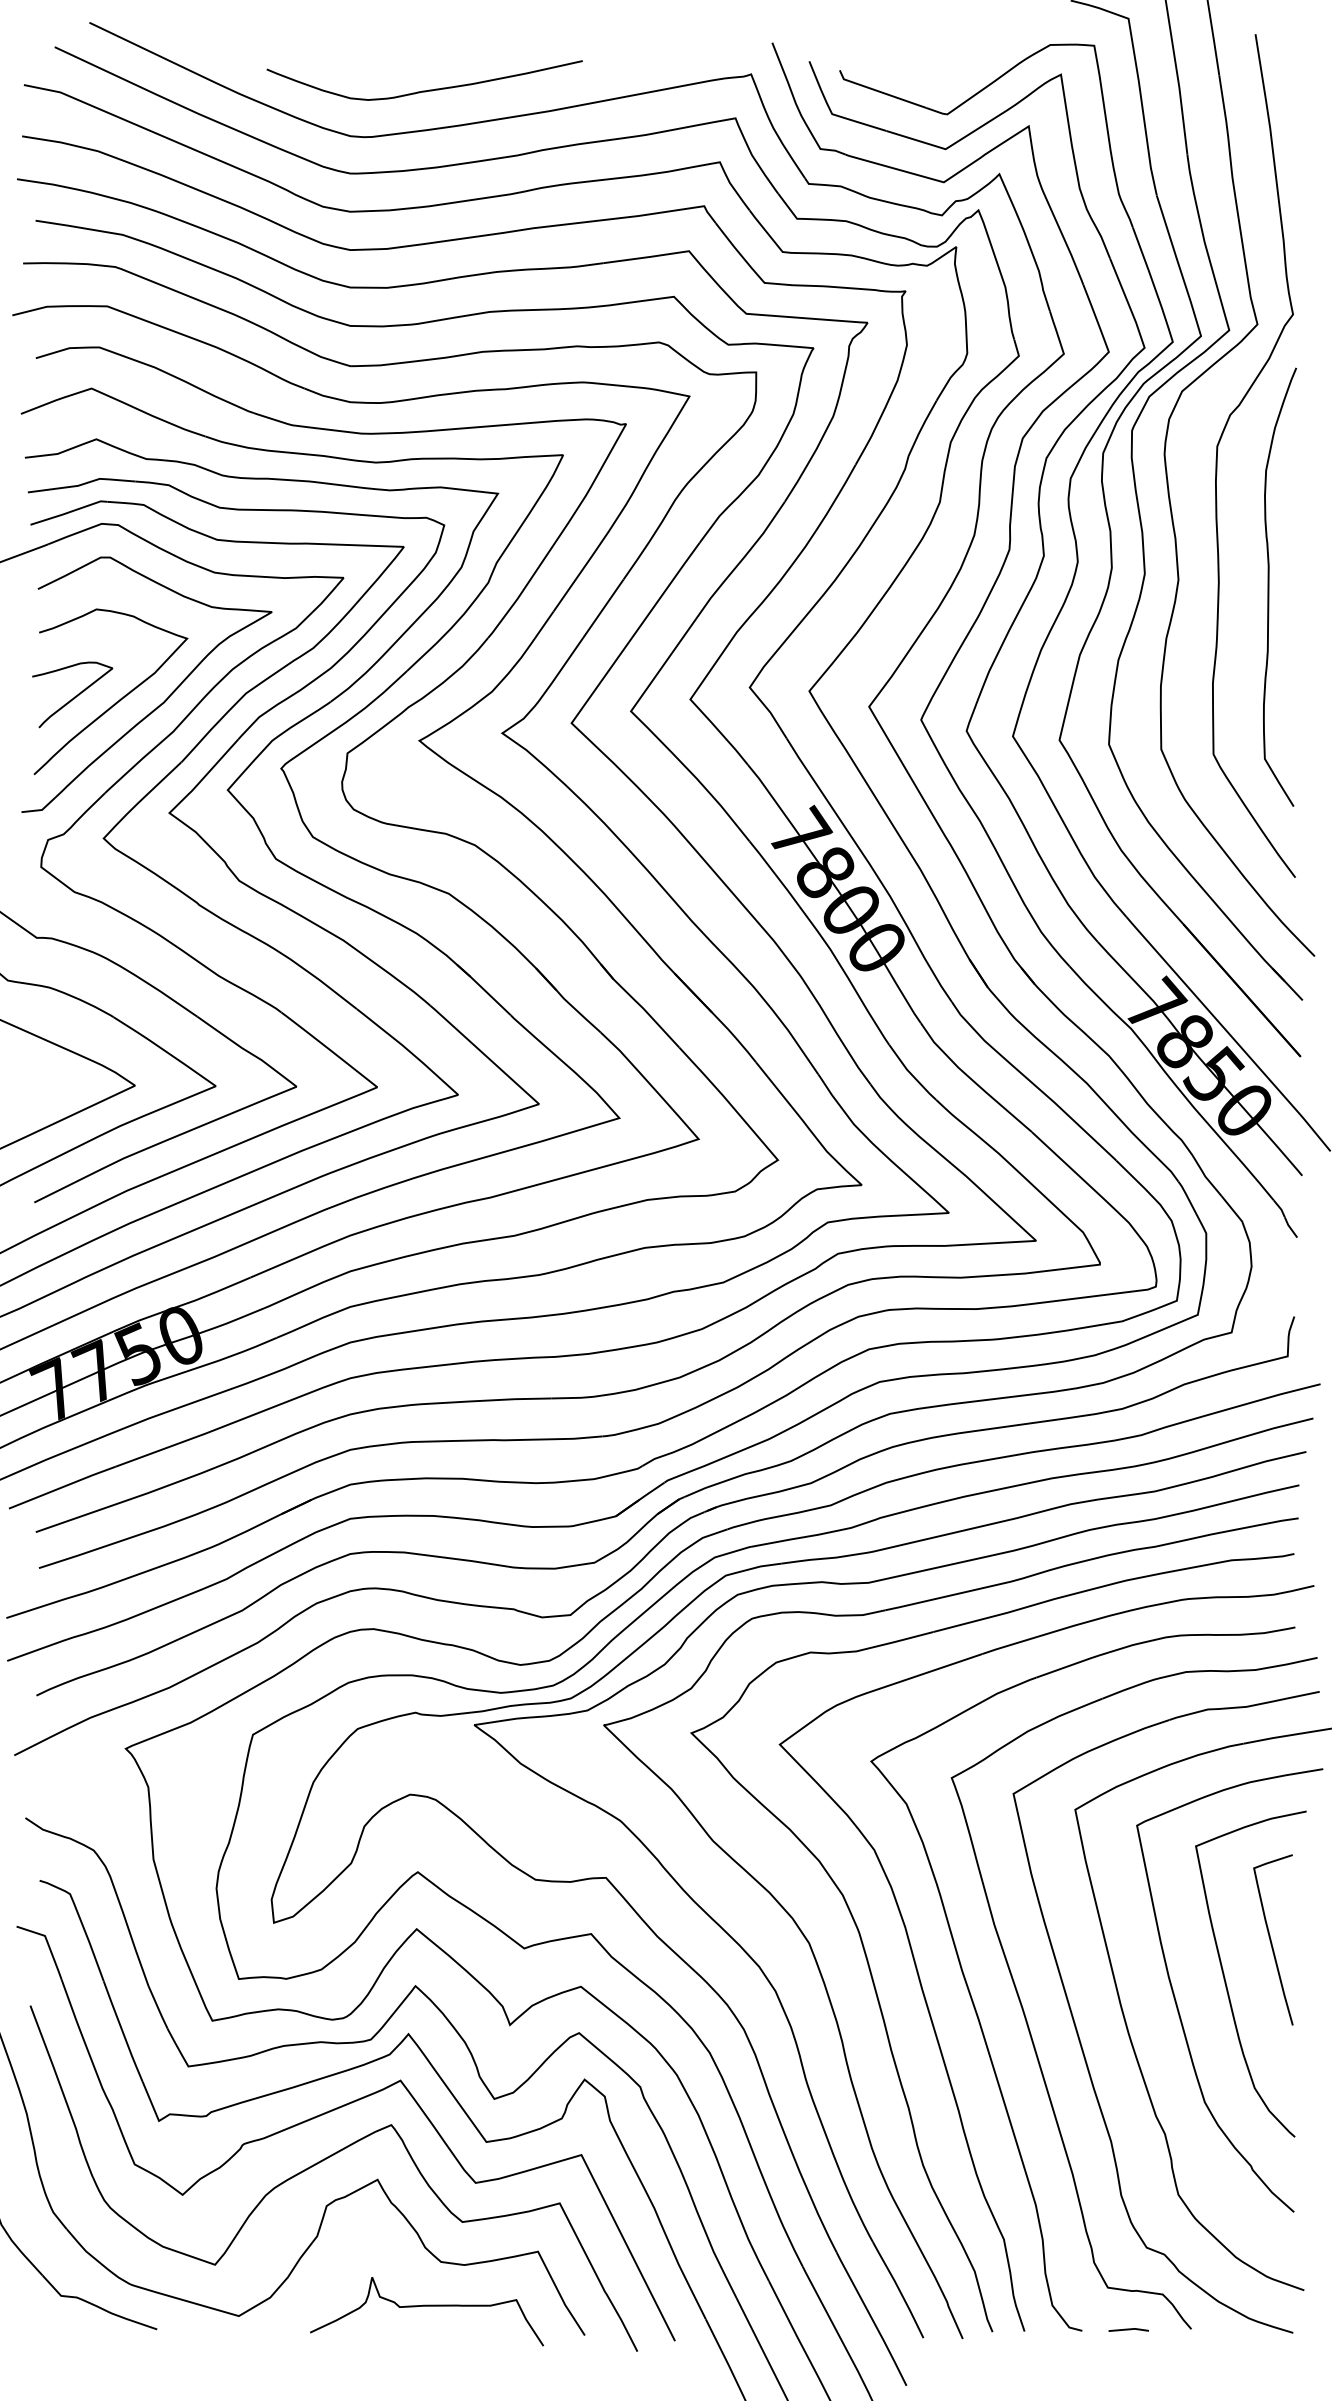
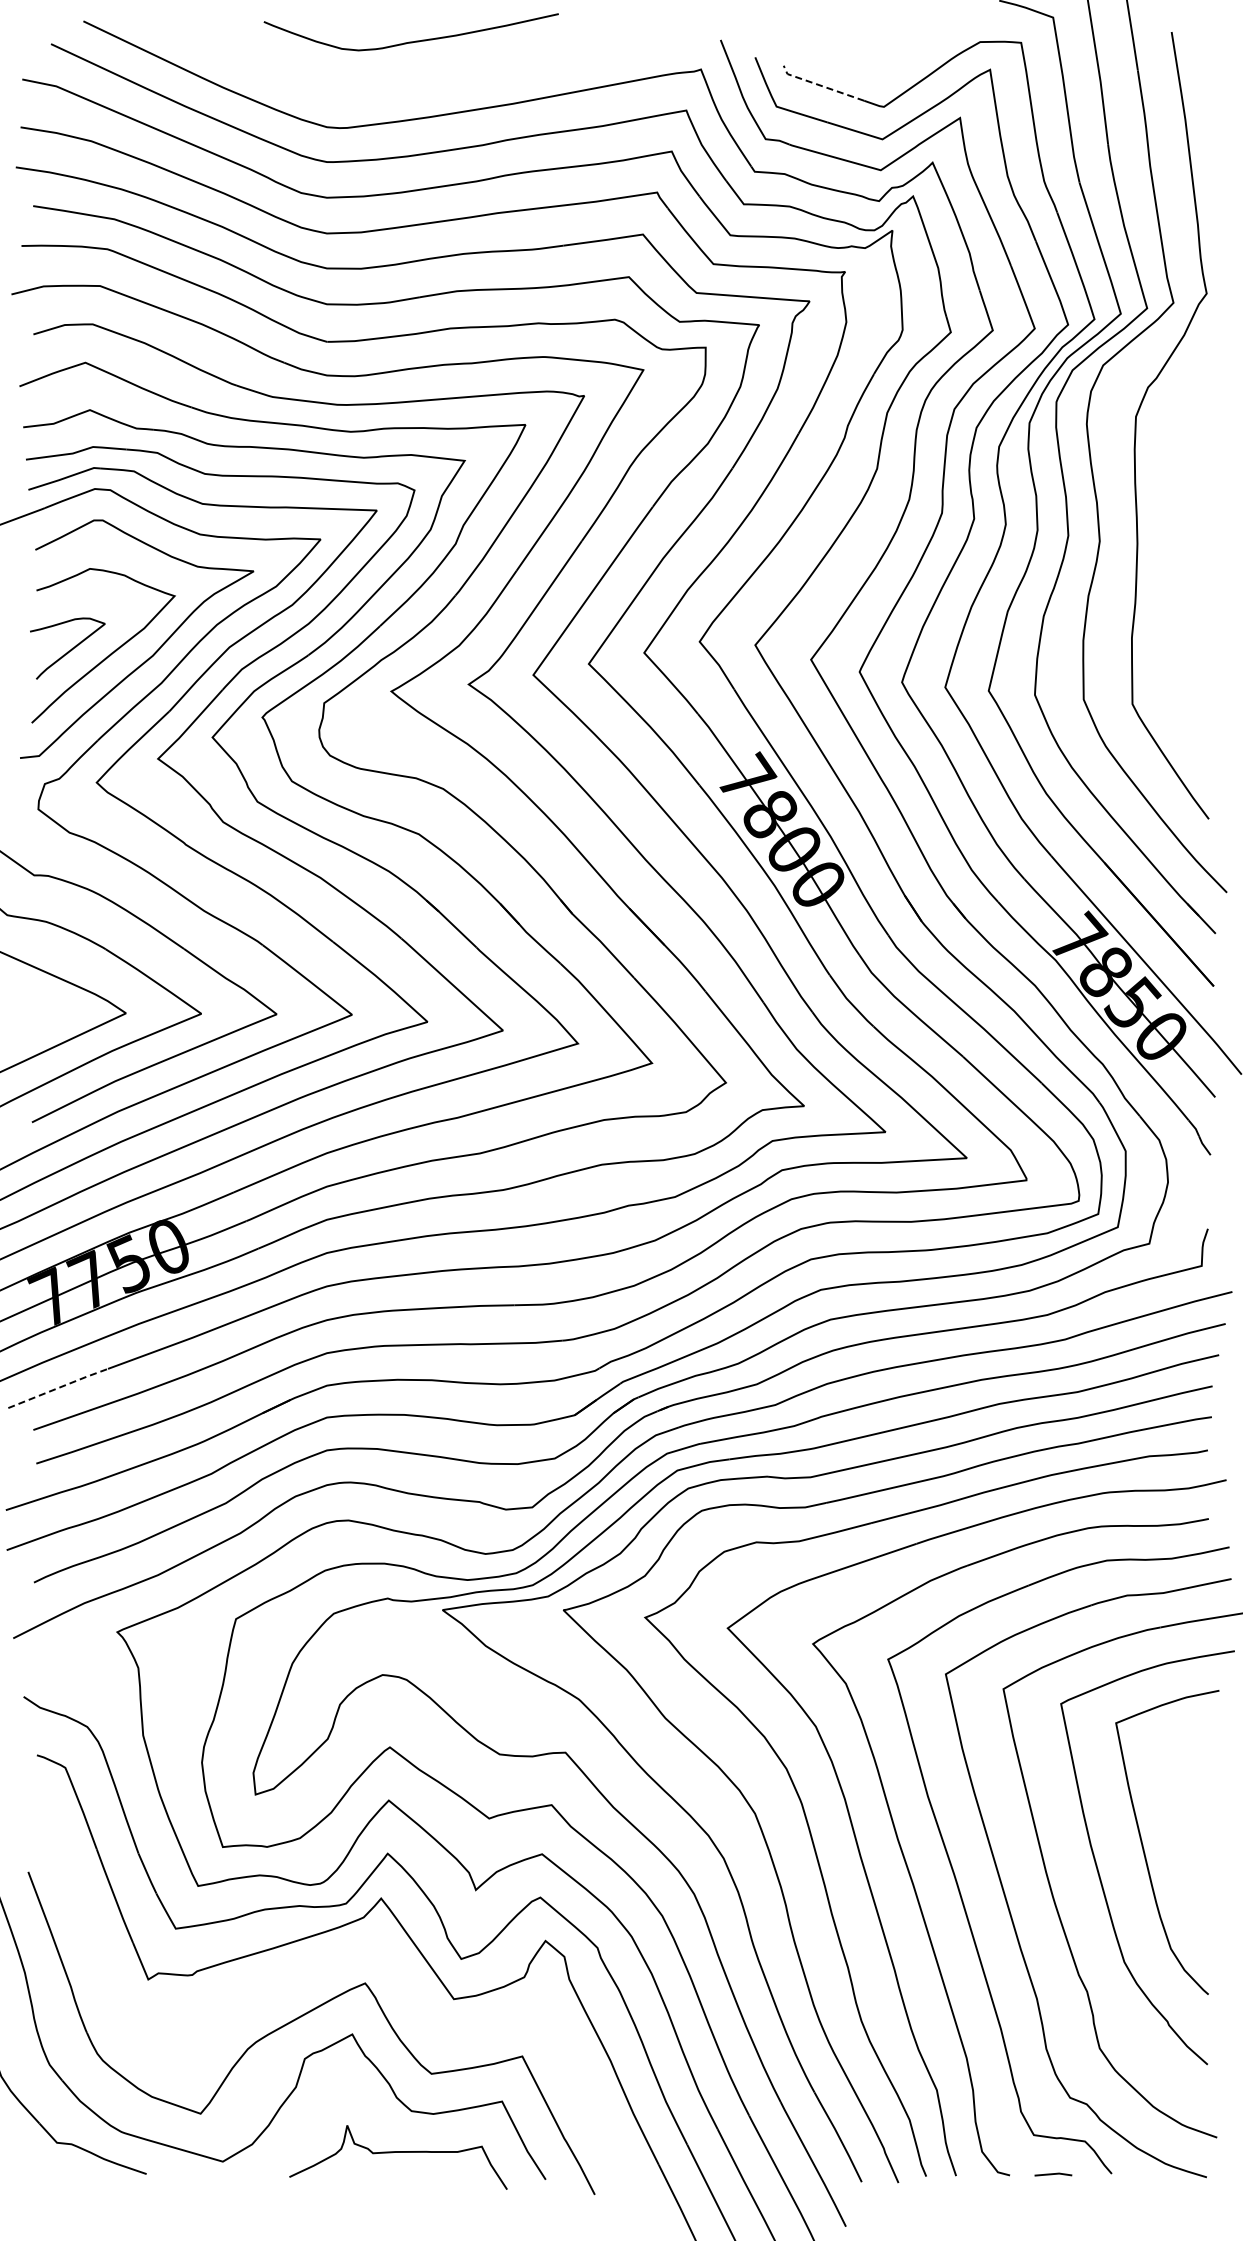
curve: (423, 90) -> (410, 41), moved
line: (879, 91) -> (820, 85), solid -> dashed
curve: (1269, 587) -> (1184, 548), removed
line: (62, 1486) -> (58, 1387), solid -> dashed
curve: (1271, 1939) -> (1186, 1810), removed
part: (333, 2111) -> (311, 1970), removed

